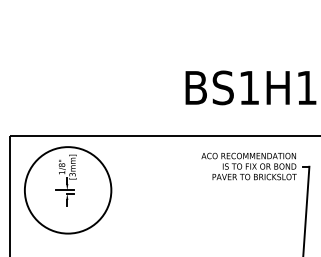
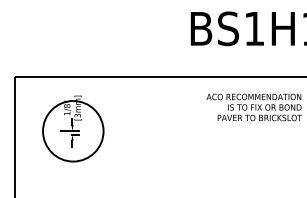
circle: (67, 190) -> (72, 131), size x0.7

